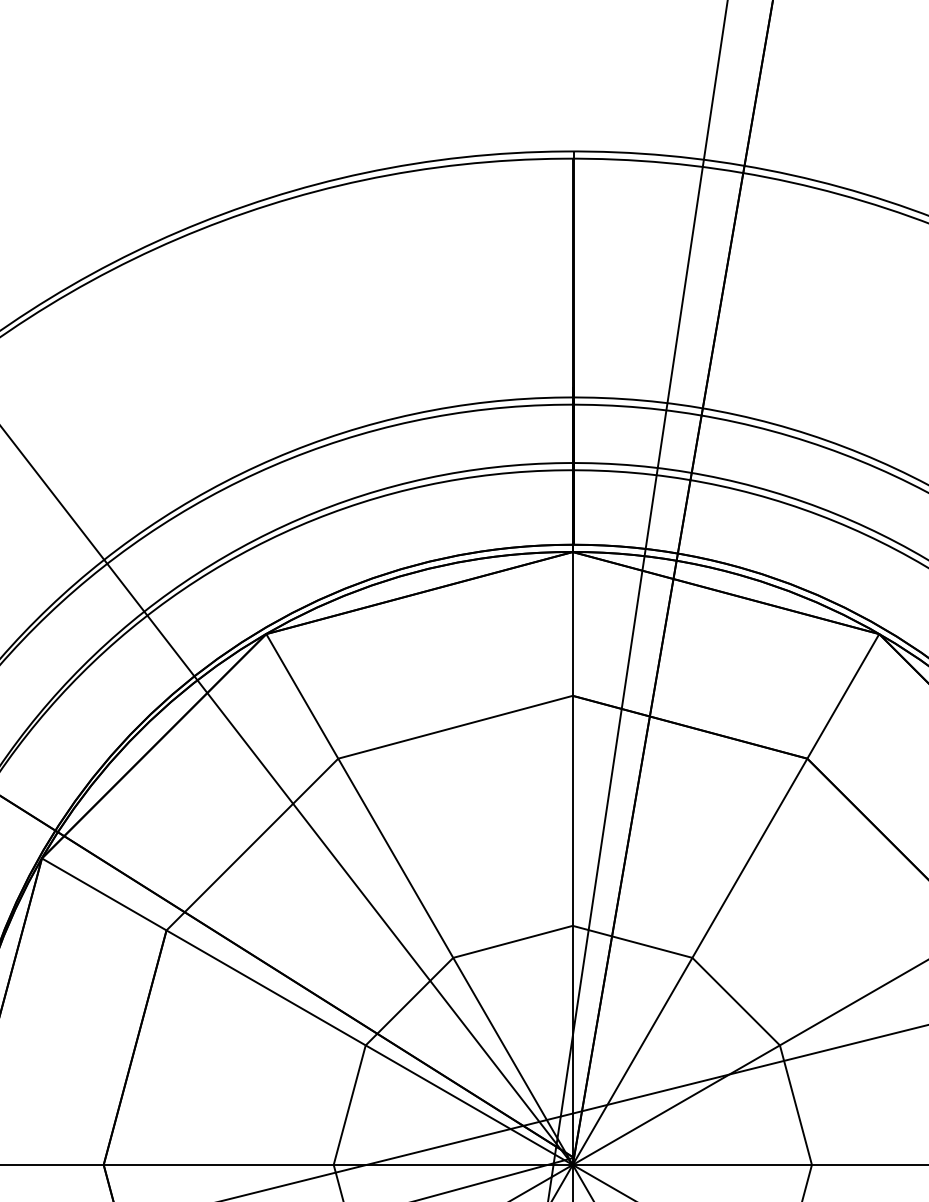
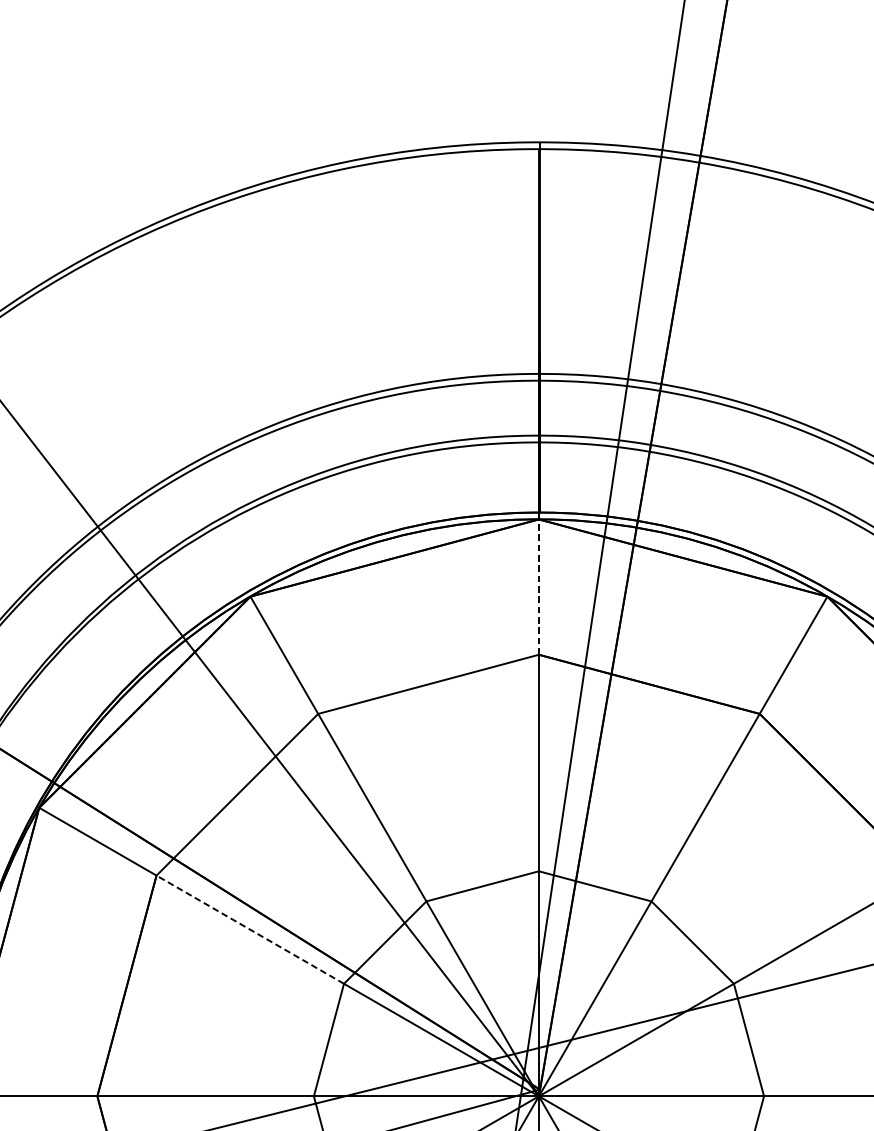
line: (572, 623) -> (538, 586), solid -> dashed
line: (266, 987) -> (250, 929), solid -> dashed

